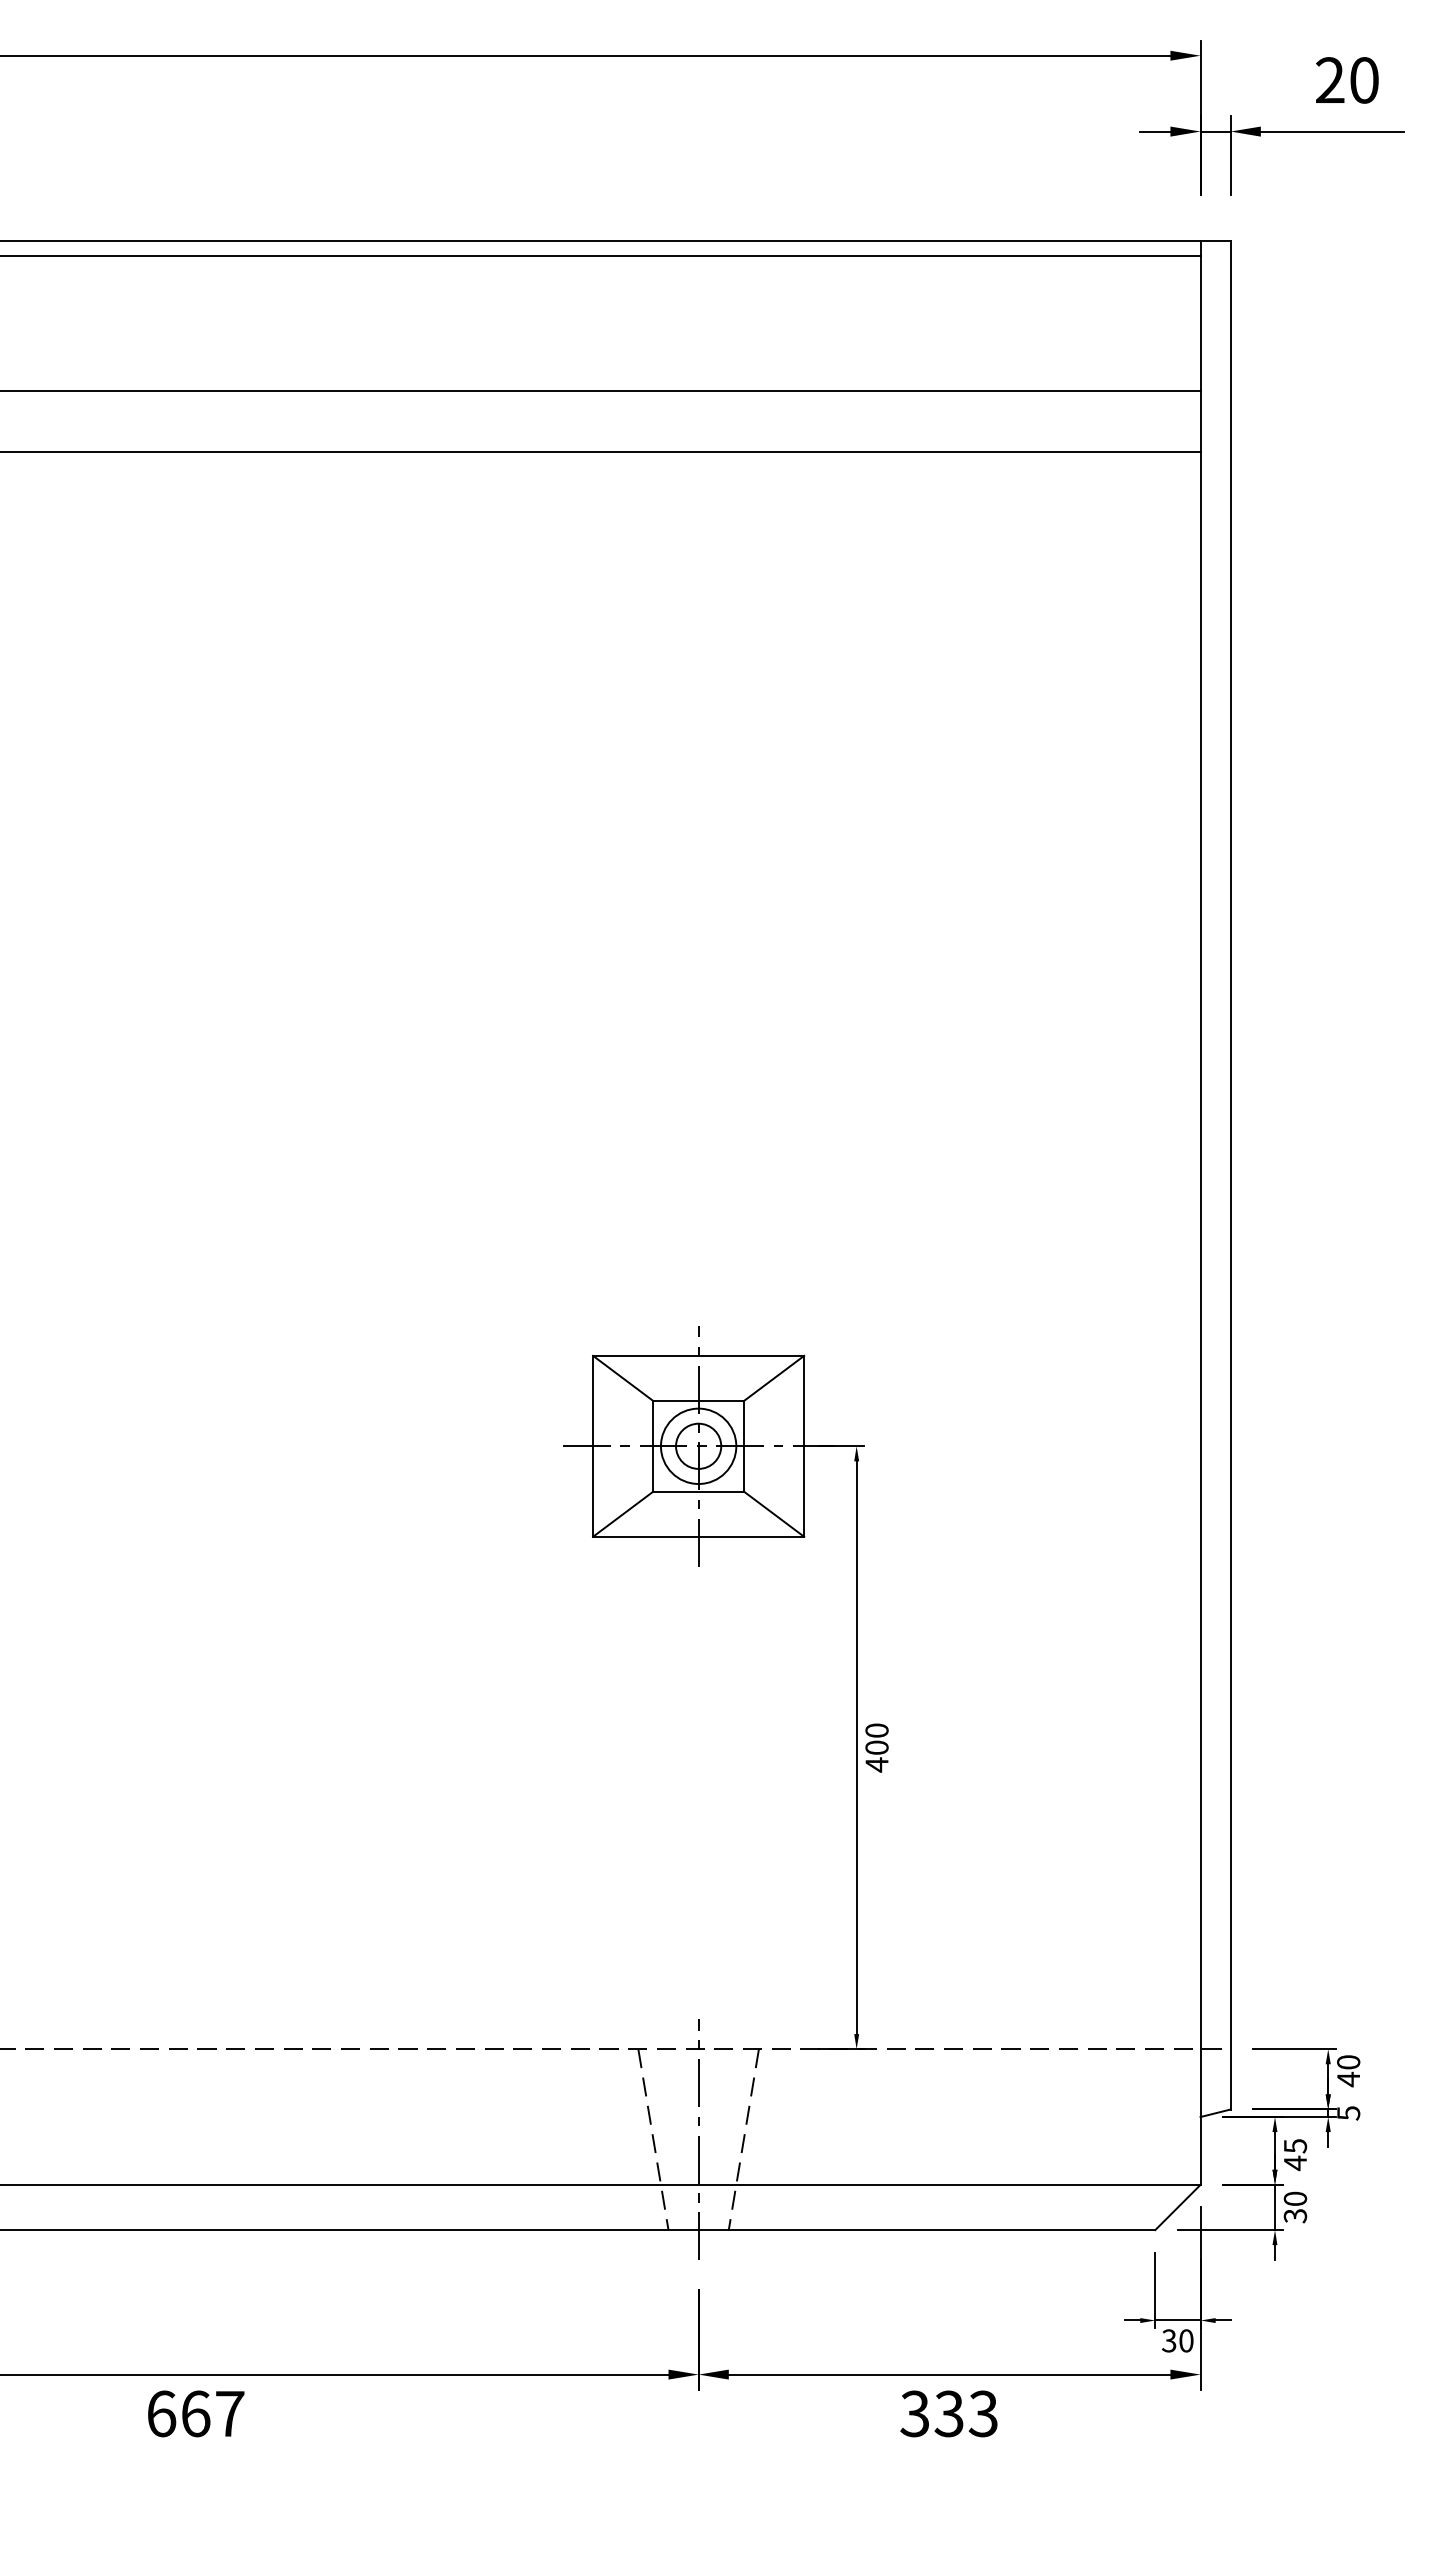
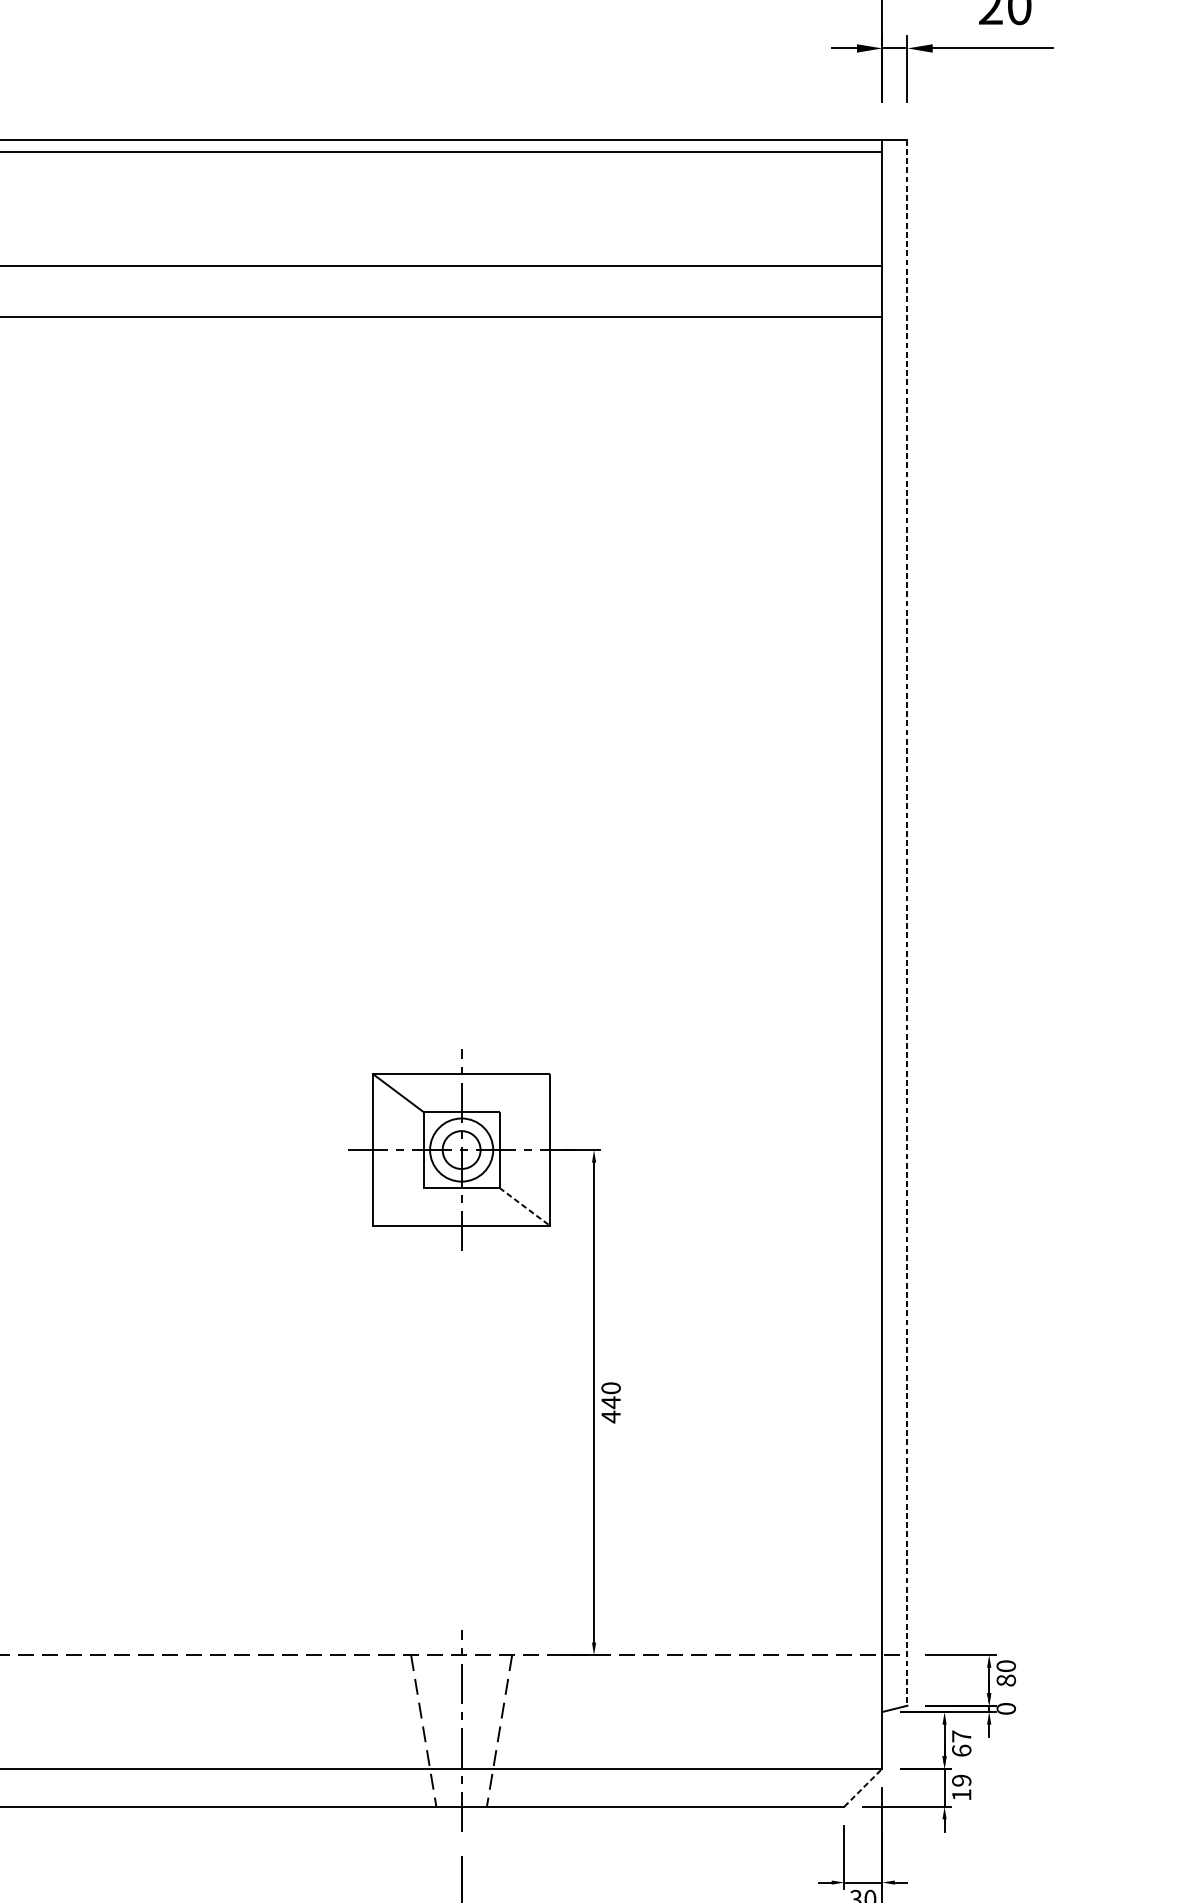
line: (1230, 1175) -> (907, 923), solid -> dashed
line: (773, 1378) -> (524, 1093), removed
line: (623, 1513) -> (398, 1206), removed
line: (774, 1514) -> (525, 1207), solid -> dashed
text: (876, 1747) -> (610, 1402), 400 -> 440
text: (1348, 2079) -> (1006, 1680), 40 -> 80
text: (1348, 2113) -> (1006, 1709), 5 -> 0
text: (1295, 2155) -> (961, 1744), 45 -> 67
line: (1177, 2207) -> (862, 1787), solid -> dashed
text: (1295, 2207) -> (961, 1787), 30 -> 19

